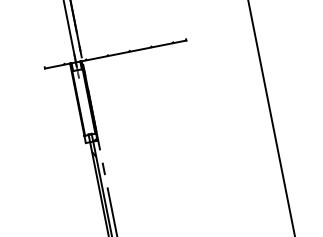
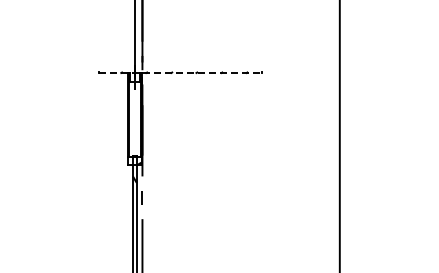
line: (115, 54) -> (180, 73), solid -> dashed

